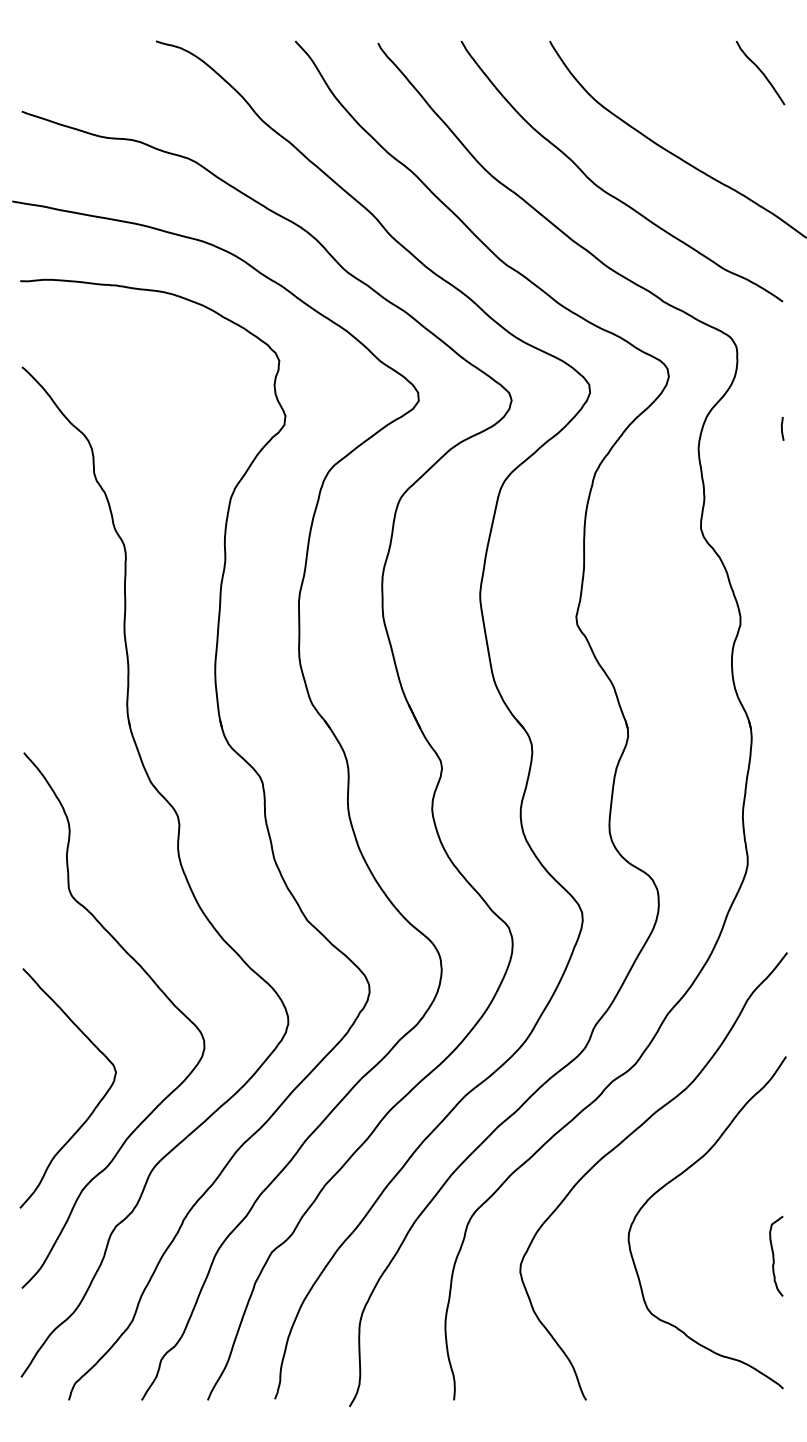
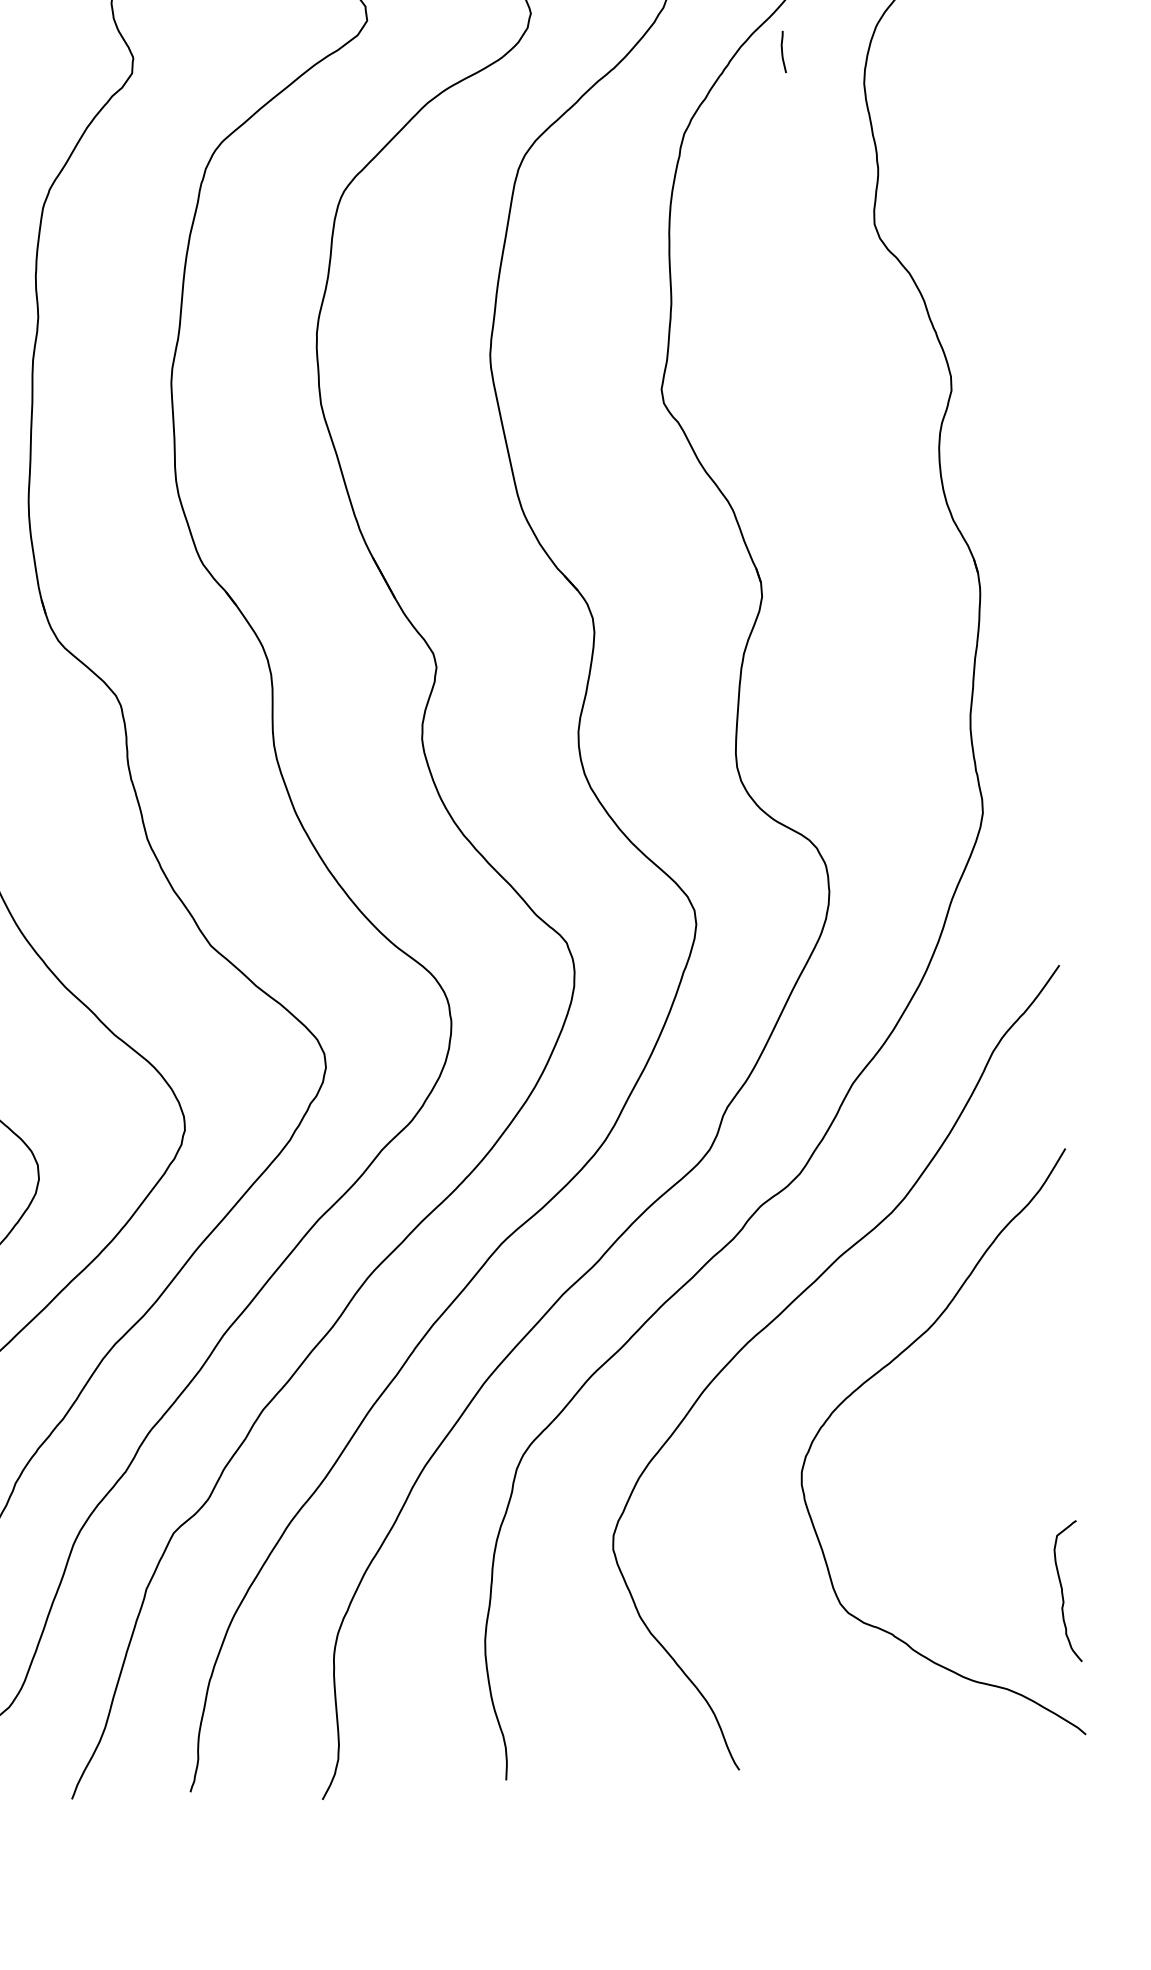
line: (782, 428) -> (783, 51), moved
curve: (774, 1255) -> (1064, 1590), moved

